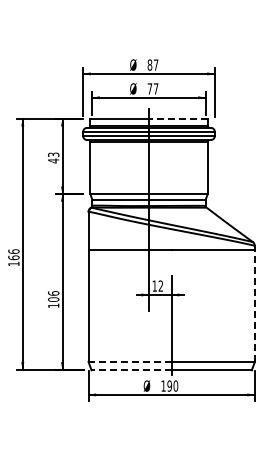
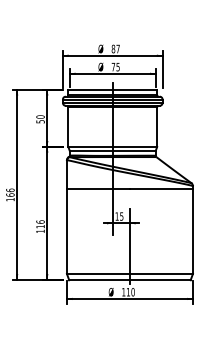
text: (155, 88) -> (117, 66), 77 -> 75
line: (177, 118) -> (134, 89), dashed -> solid
text: (53, 157) -> (40, 119), 43 -> 50
text: (160, 285) -> (121, 216), 12 -> 15
text: (53, 299) -> (40, 226), 106 -> 116
line: (254, 305) -> (192, 231), dashed -> solid
line: (130, 361) -> (98, 273), dashed -> solid
line: (131, 370) -> (99, 280), dashed -> solid
text: (169, 385) -> (128, 291), 190 -> 110

